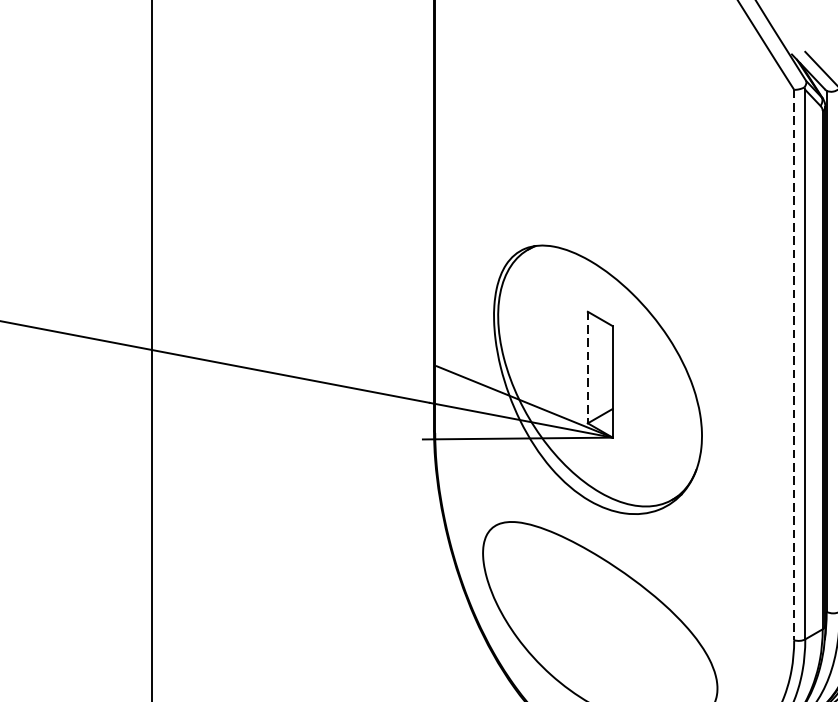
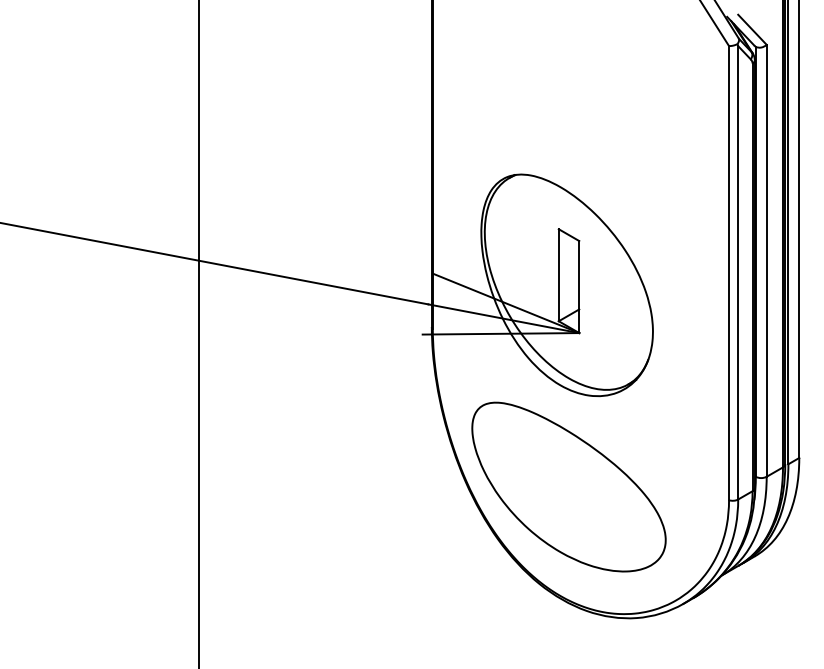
line: (794, 365) -> (729, 273), dashed -> solid
line: (587, 367) -> (558, 275), dashed -> solid

